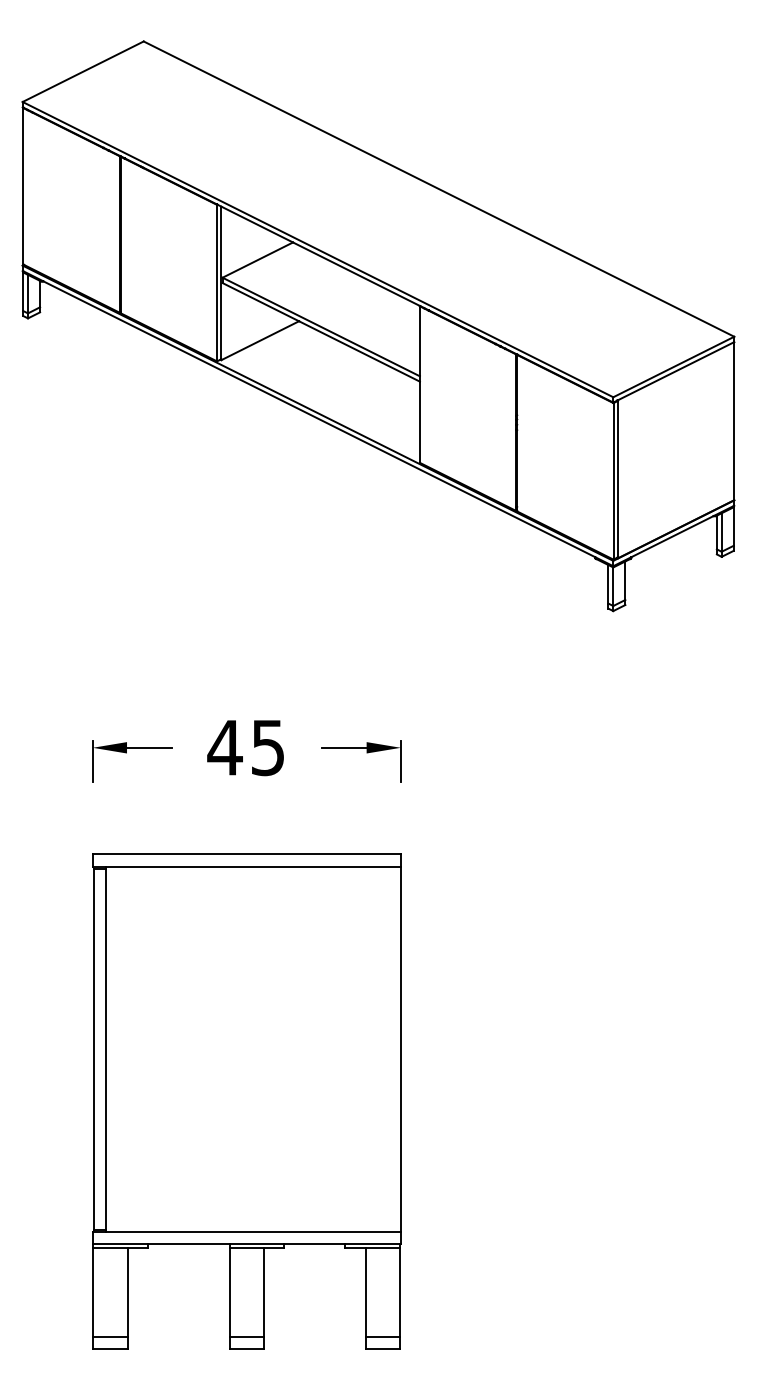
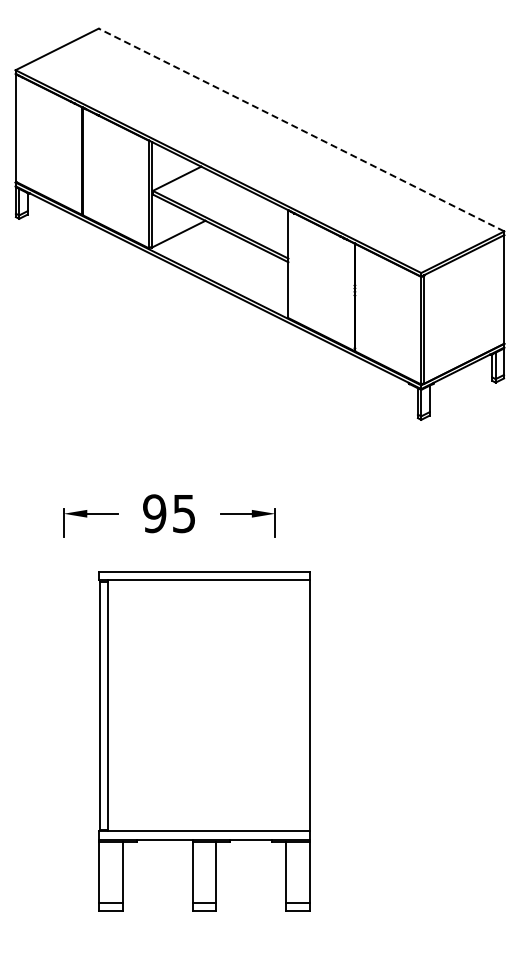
line: (438, 189) -> (301, 130), solid -> dashed
text: (224, 747) -> (154, 513), 45 -> 95
part: (246, 1101) -> (204, 741), moved

